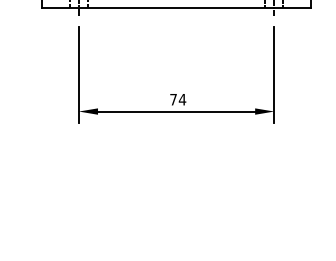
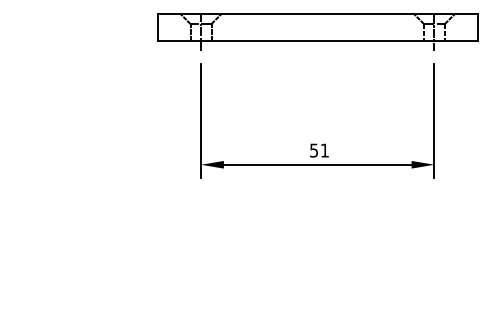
text: (178, 99) -> (319, 150), 74 -> 51

